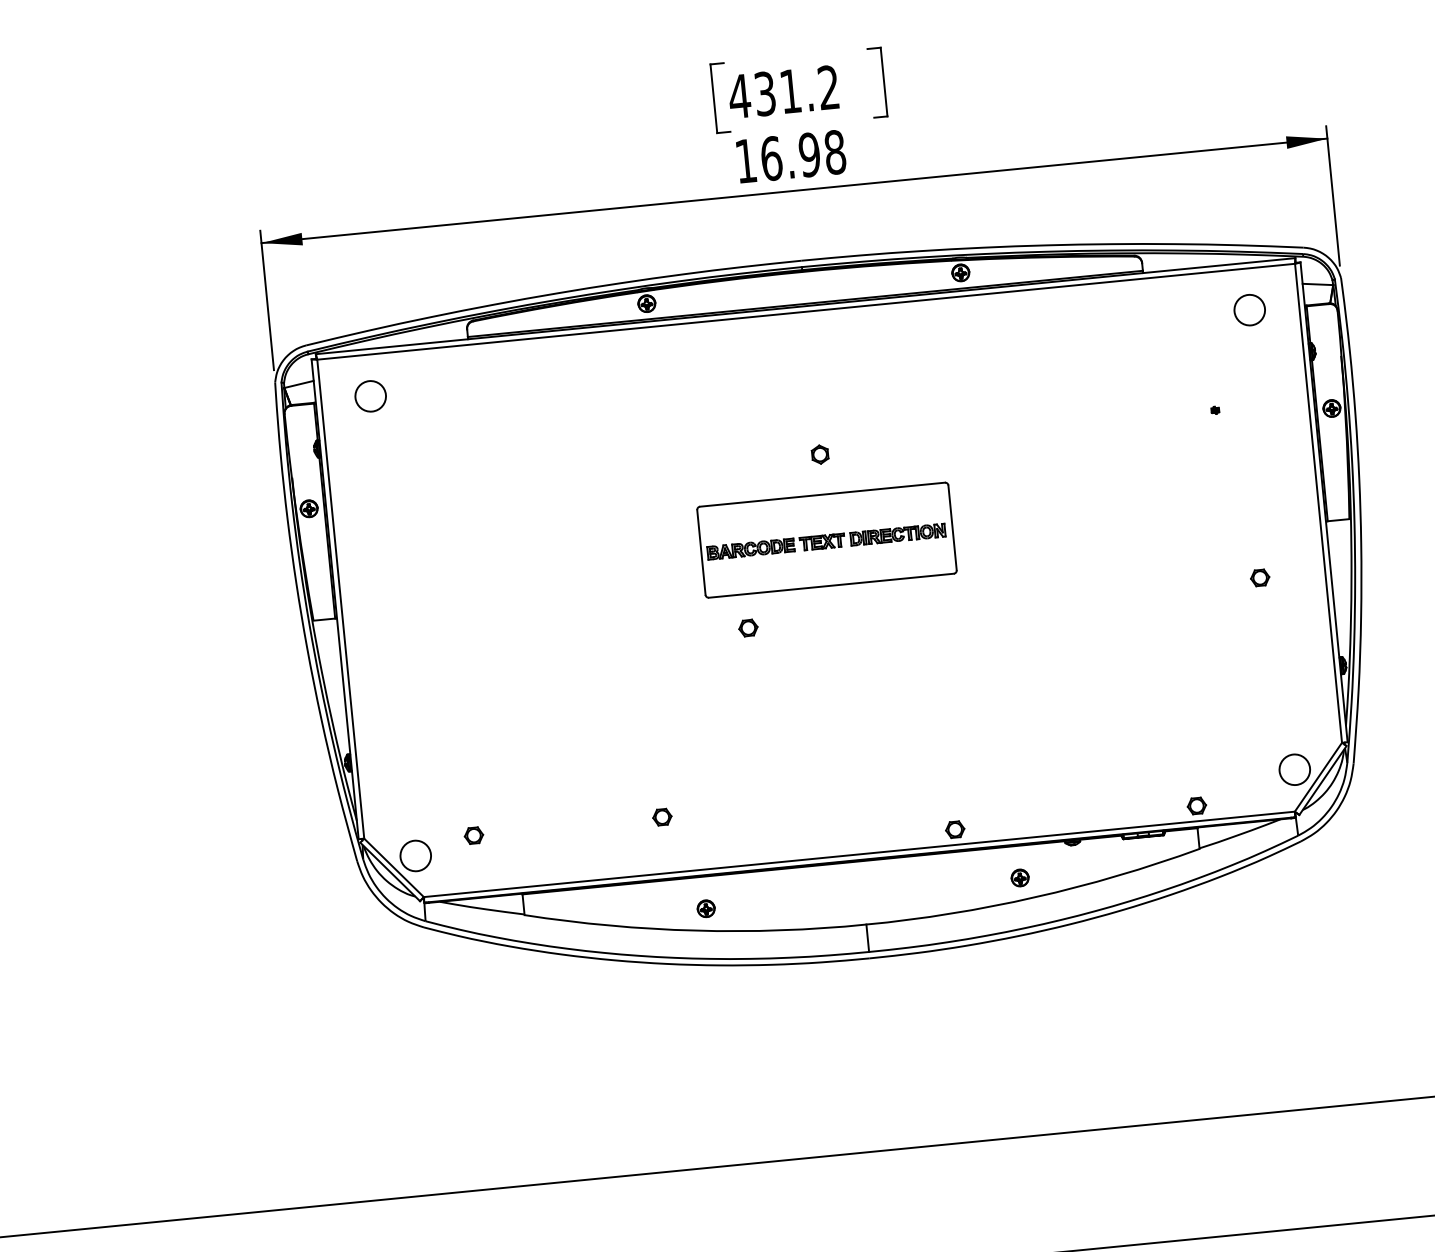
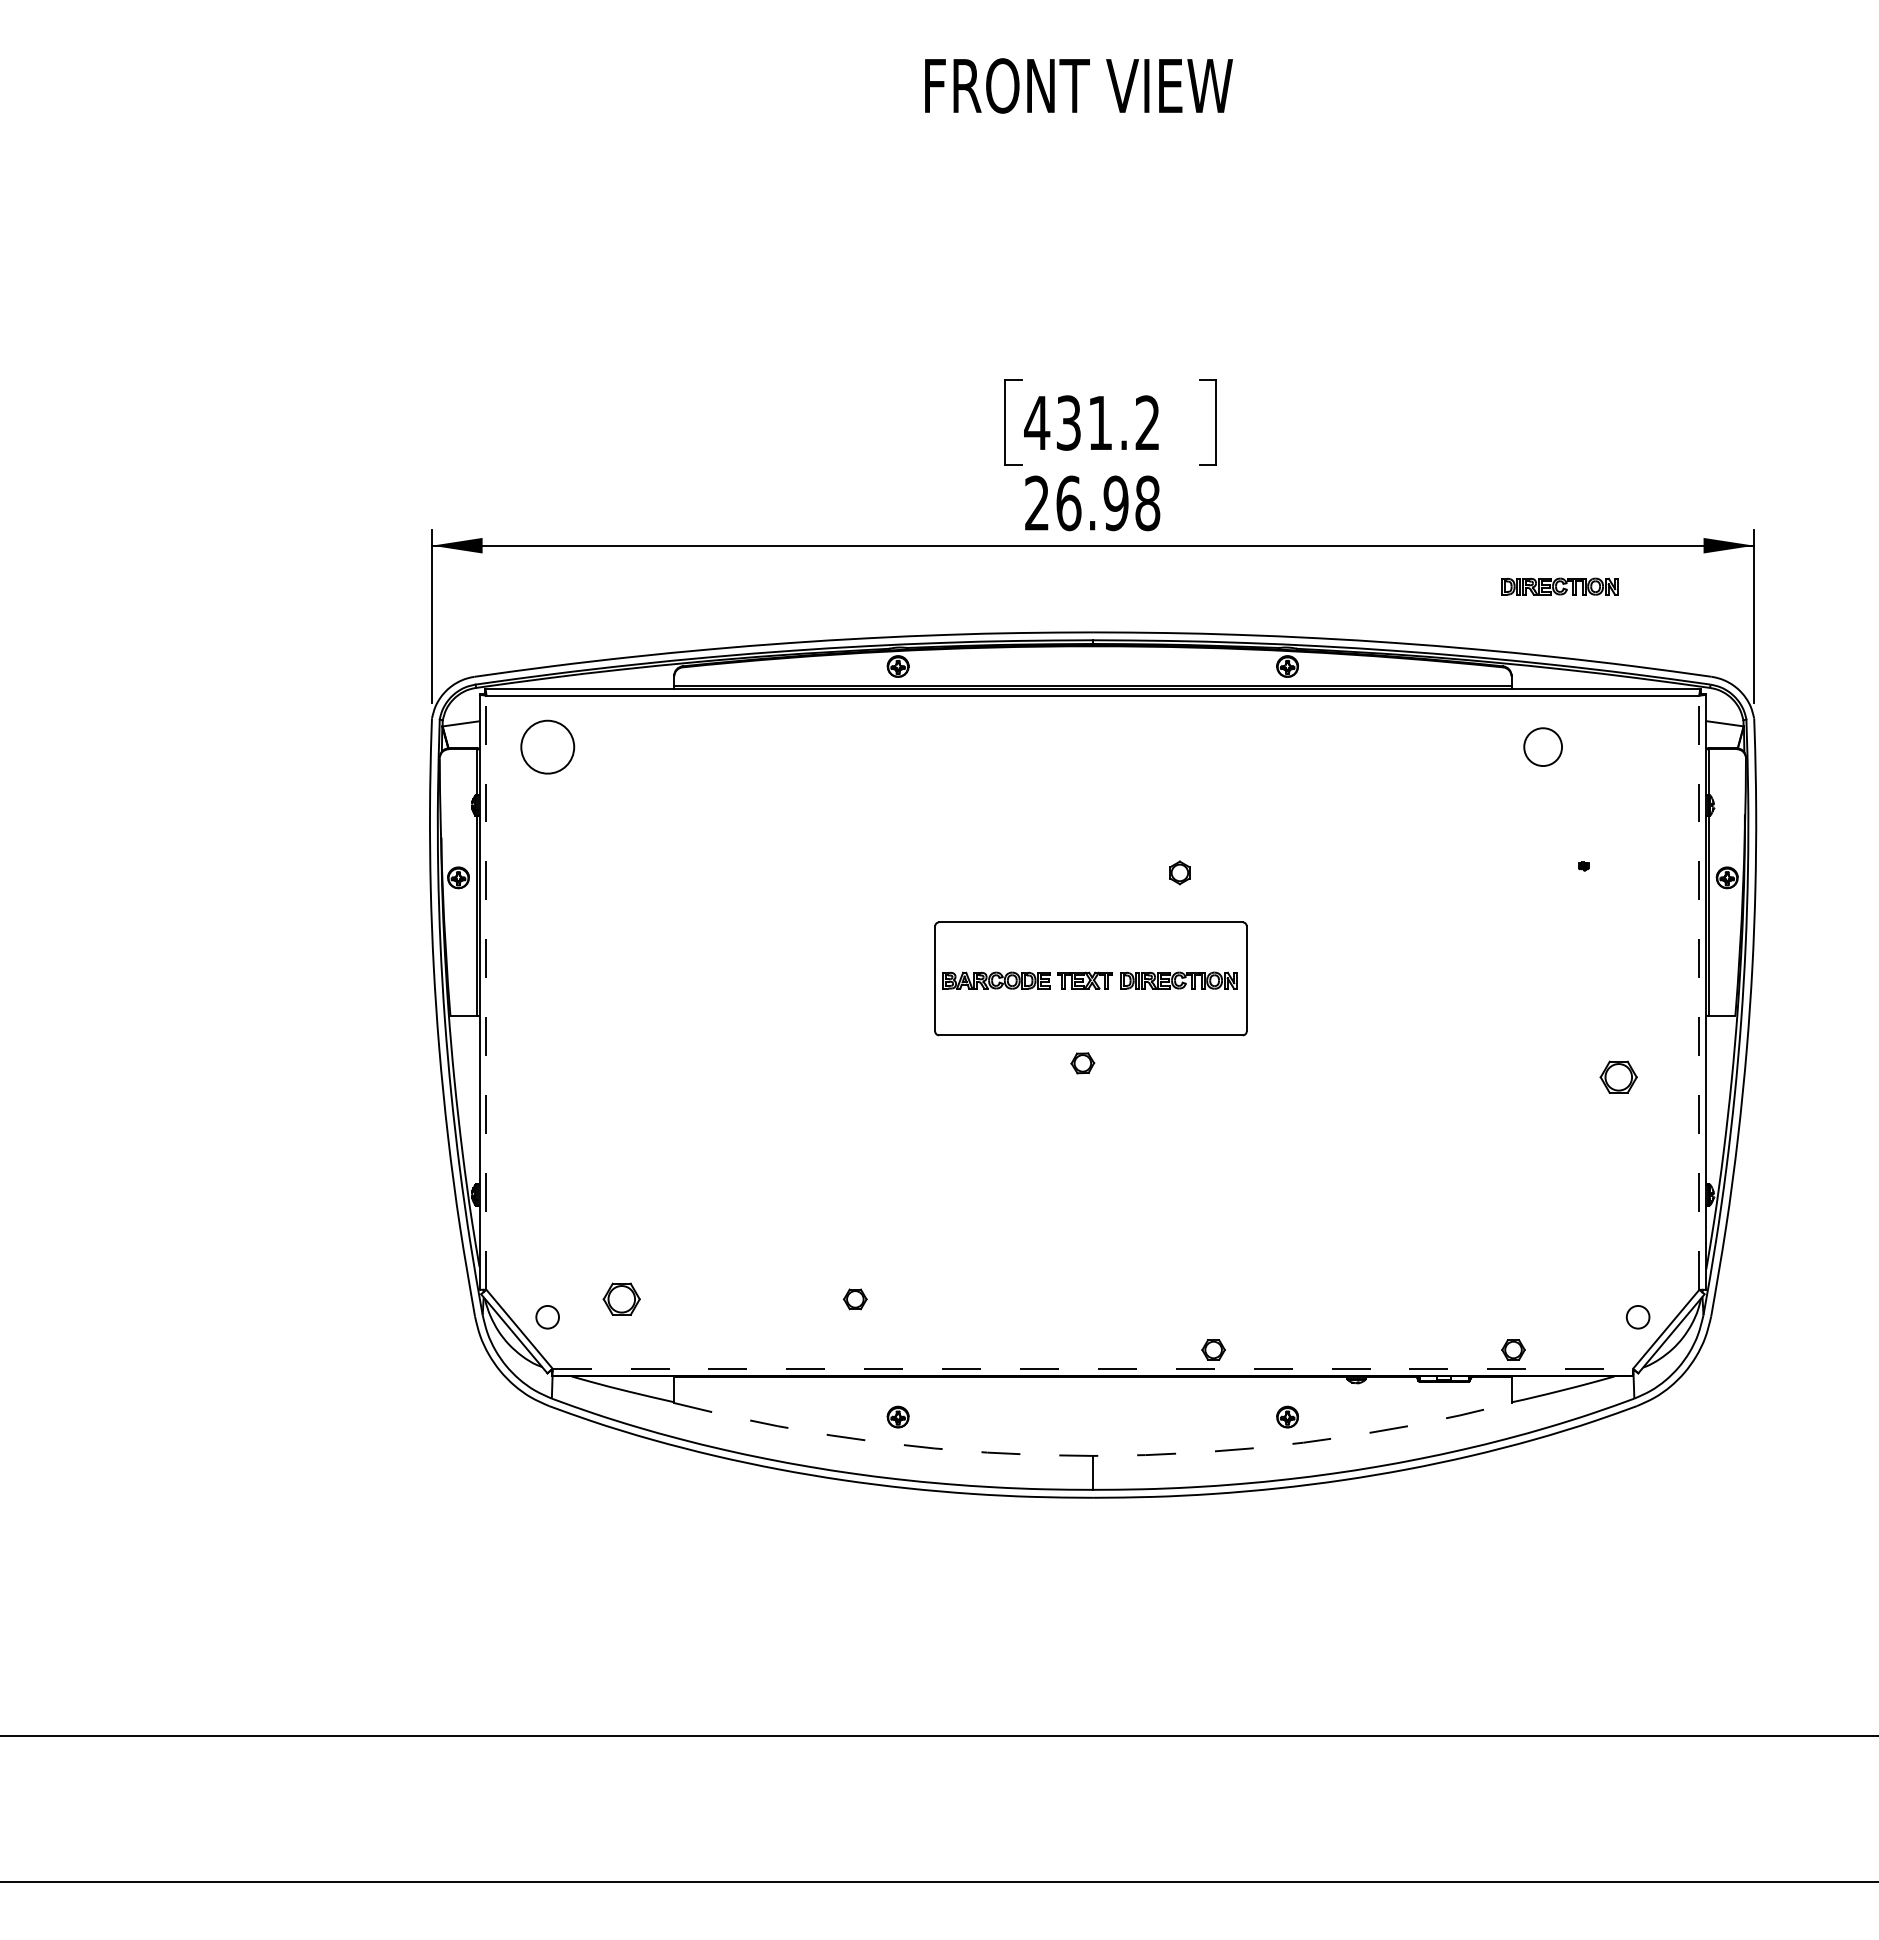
text: (745, 160) -> (1036, 502), 16.98 -> 26.98
part: (1173, 186) -> (1559, 586), added
circle: (1249, 309) -> (1542, 746), moved
circle: (370, 395) -> (547, 746), size x1.4
part: (819, 454) -> (1179, 872), moved
line: (1318, 503) -> (1699, 992), solid -> dashed
part: (1260, 578) -> (1618, 1077), size x1.6
line: (340, 598) -> (486, 992), solid -> dashed
part: (748, 628) -> (1082, 1063), moved
circle: (1295, 769) -> (1638, 1317), size x0.6
part: (473, 835) -> (621, 1299), size x1.6
line: (859, 854) -> (1093, 1368), solid -> dashed
circle: (415, 856) -> (547, 1317), size x0.6
arc: (865, 924) -> (1092, 1455), solid -> dashed

